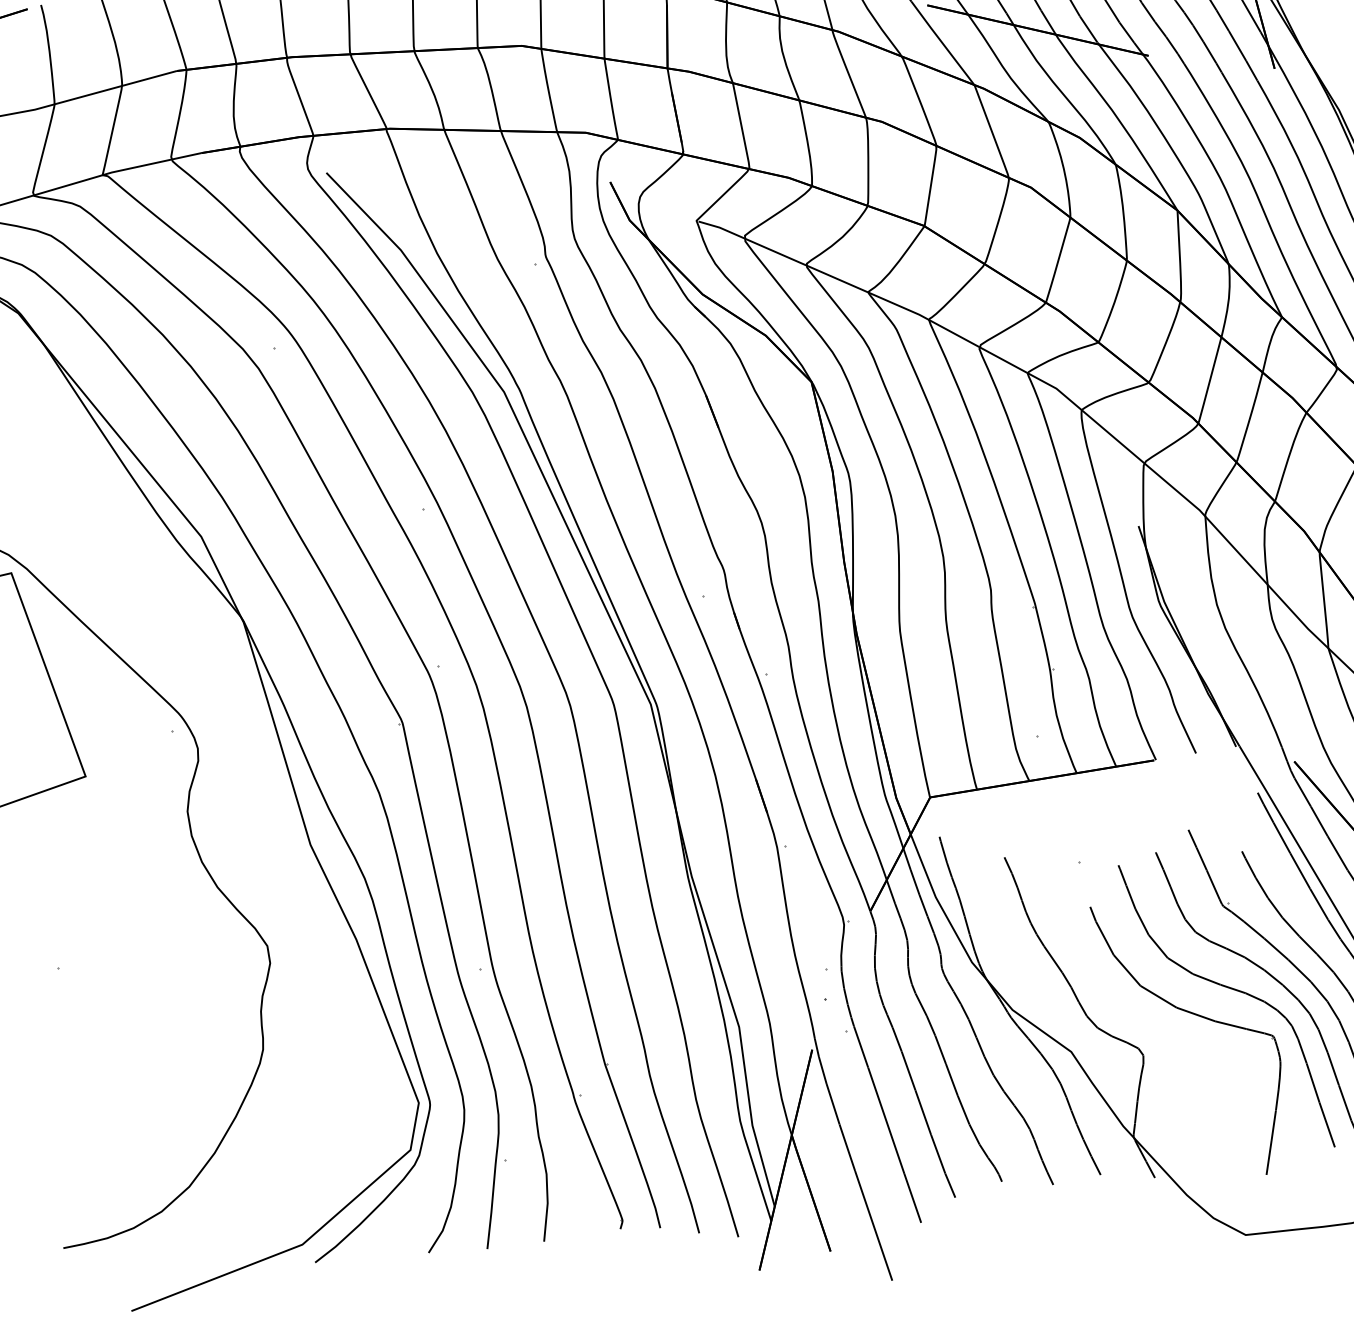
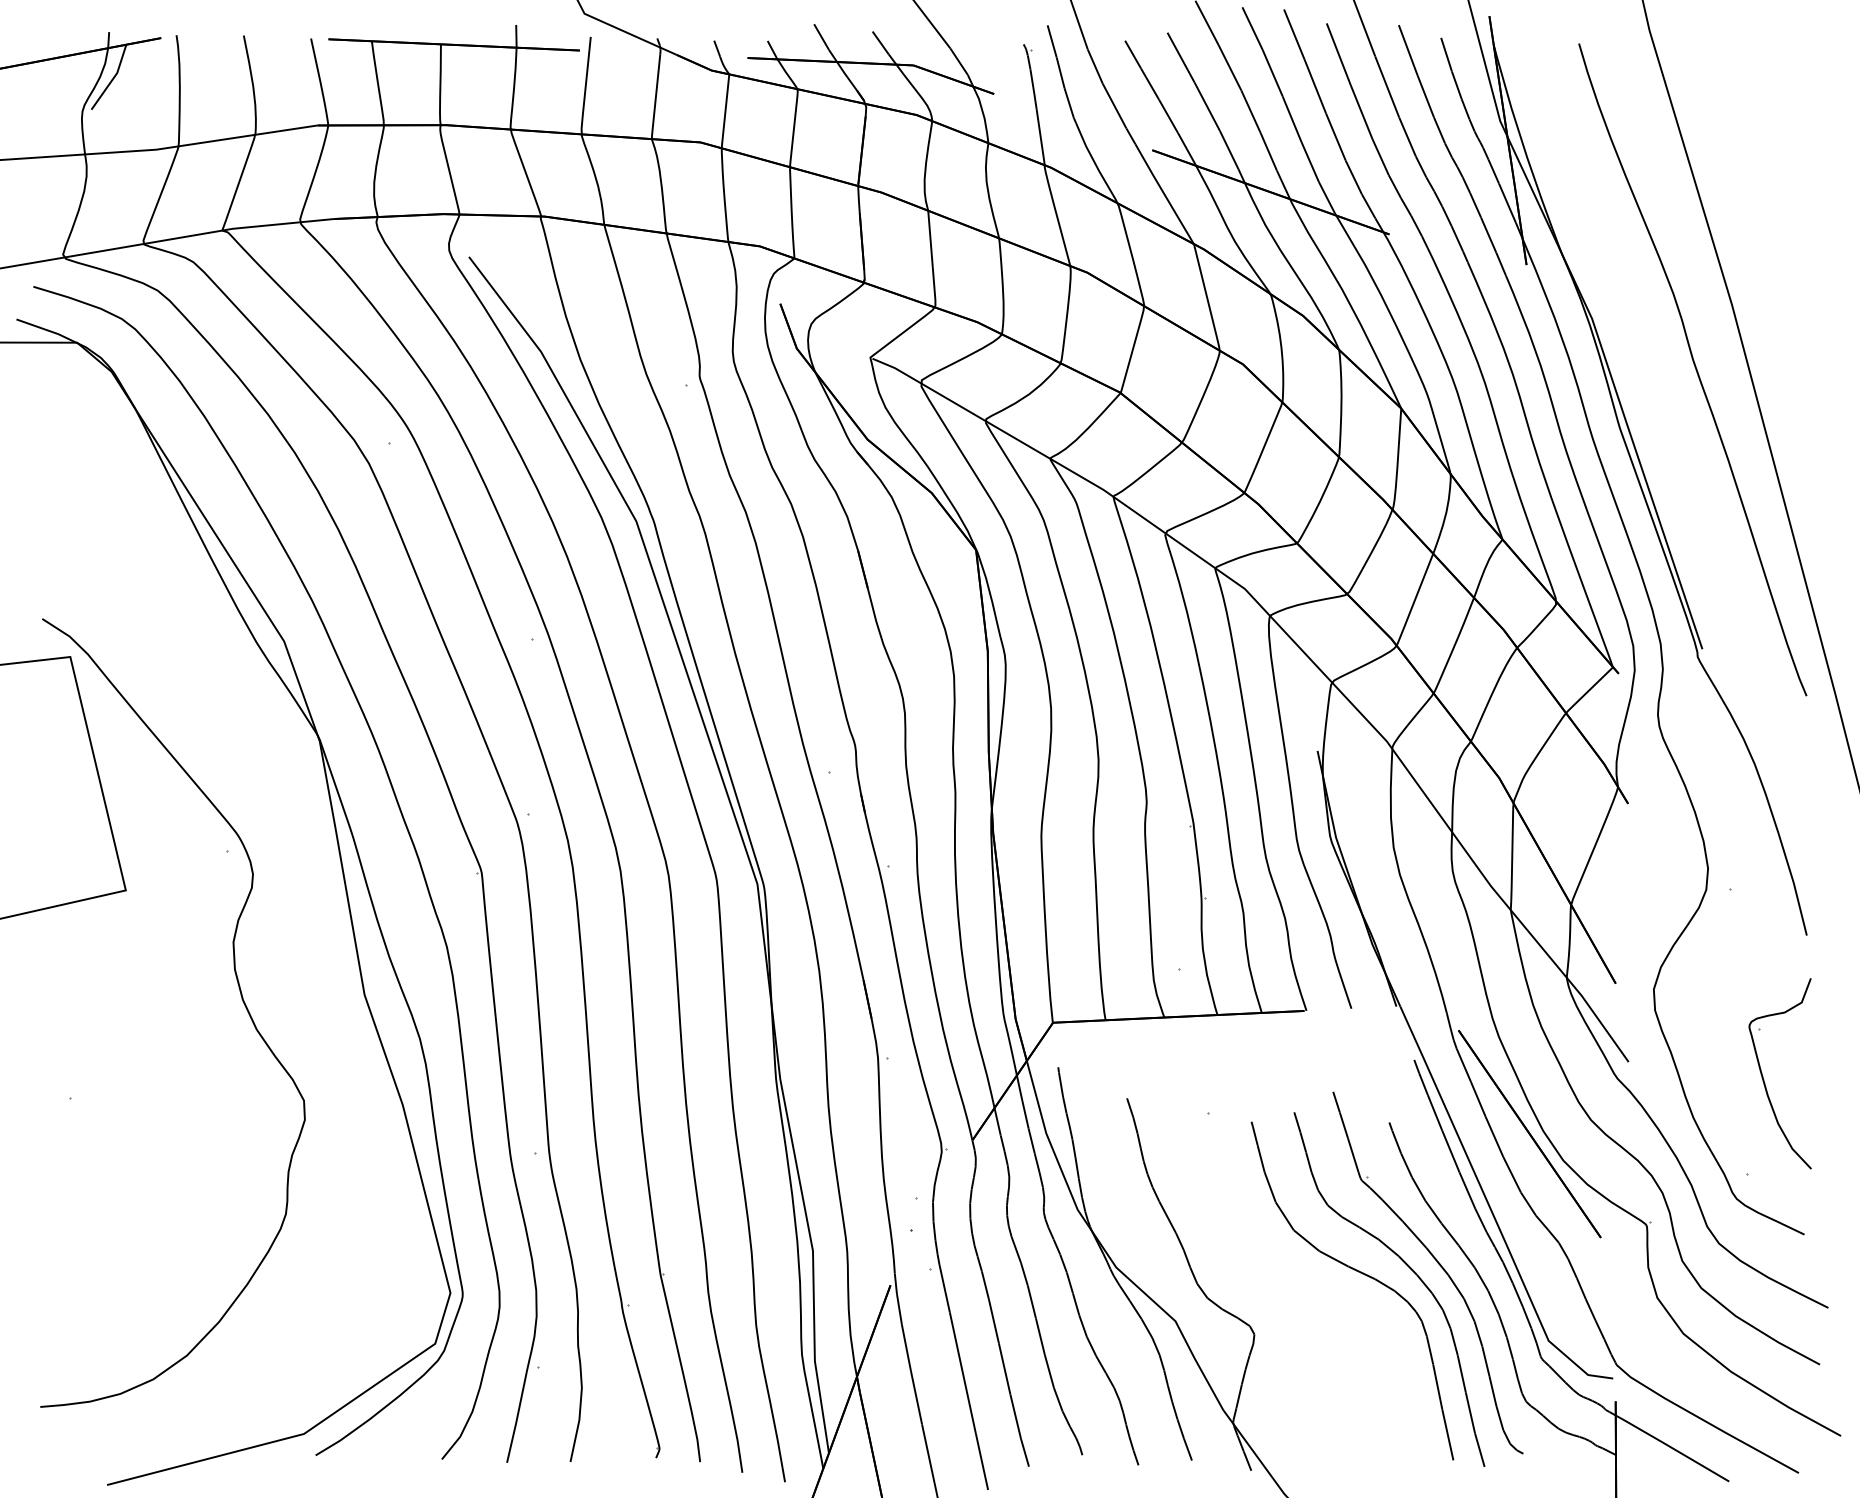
part: (1199, 1017) -> (1321, 1299), removed

